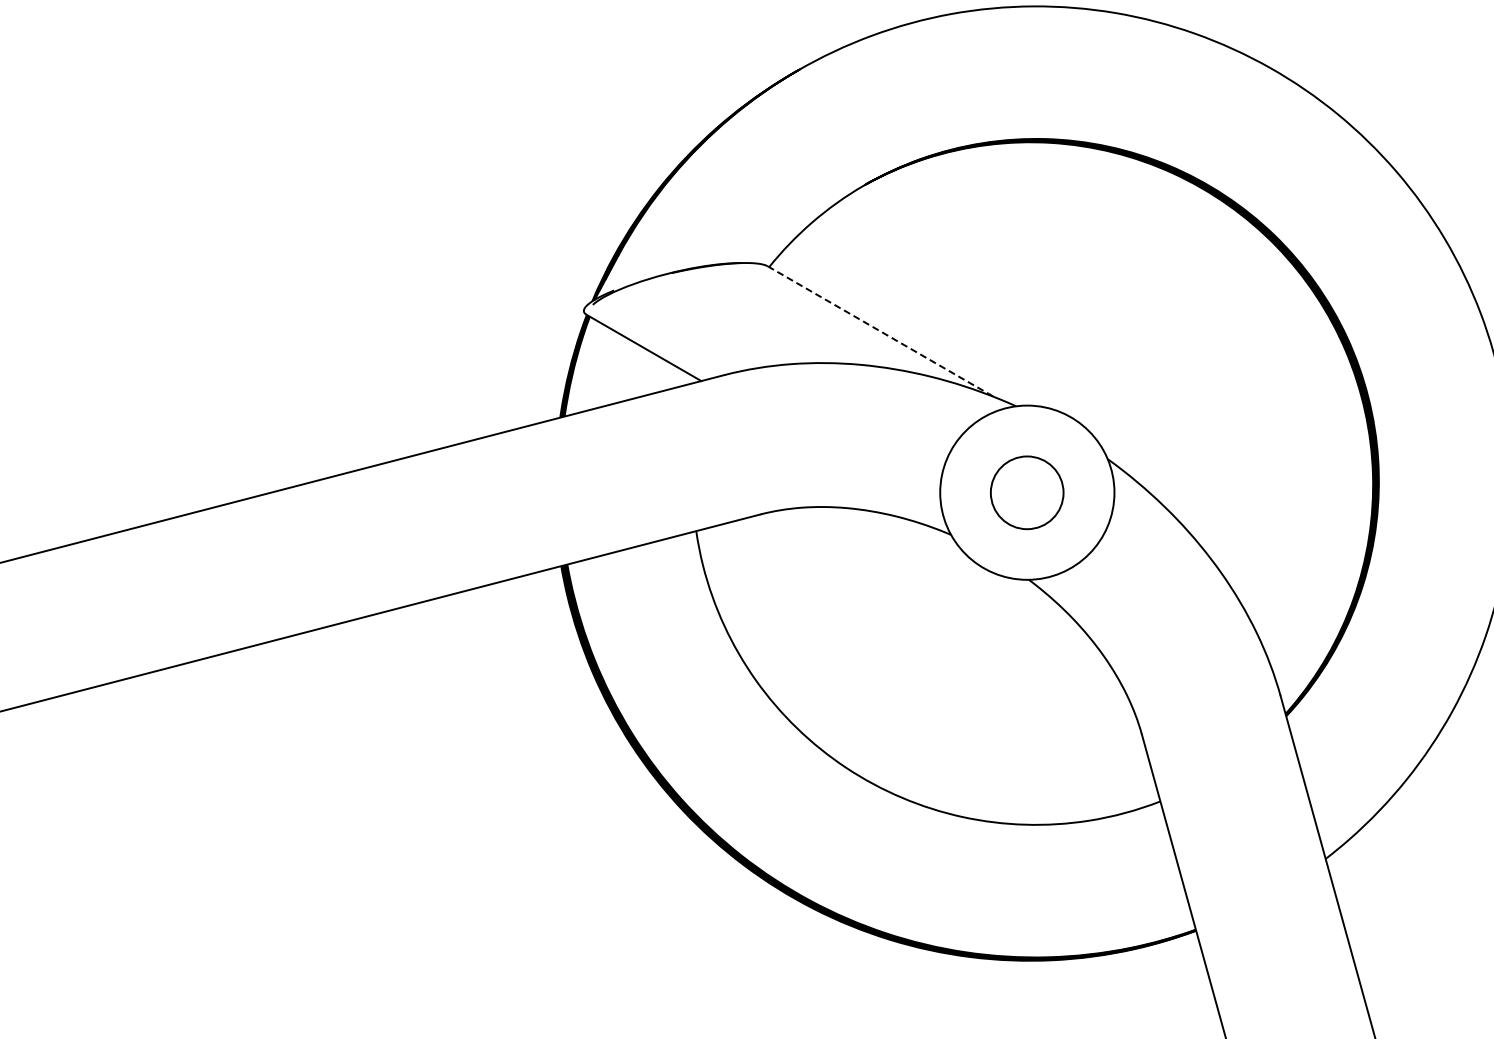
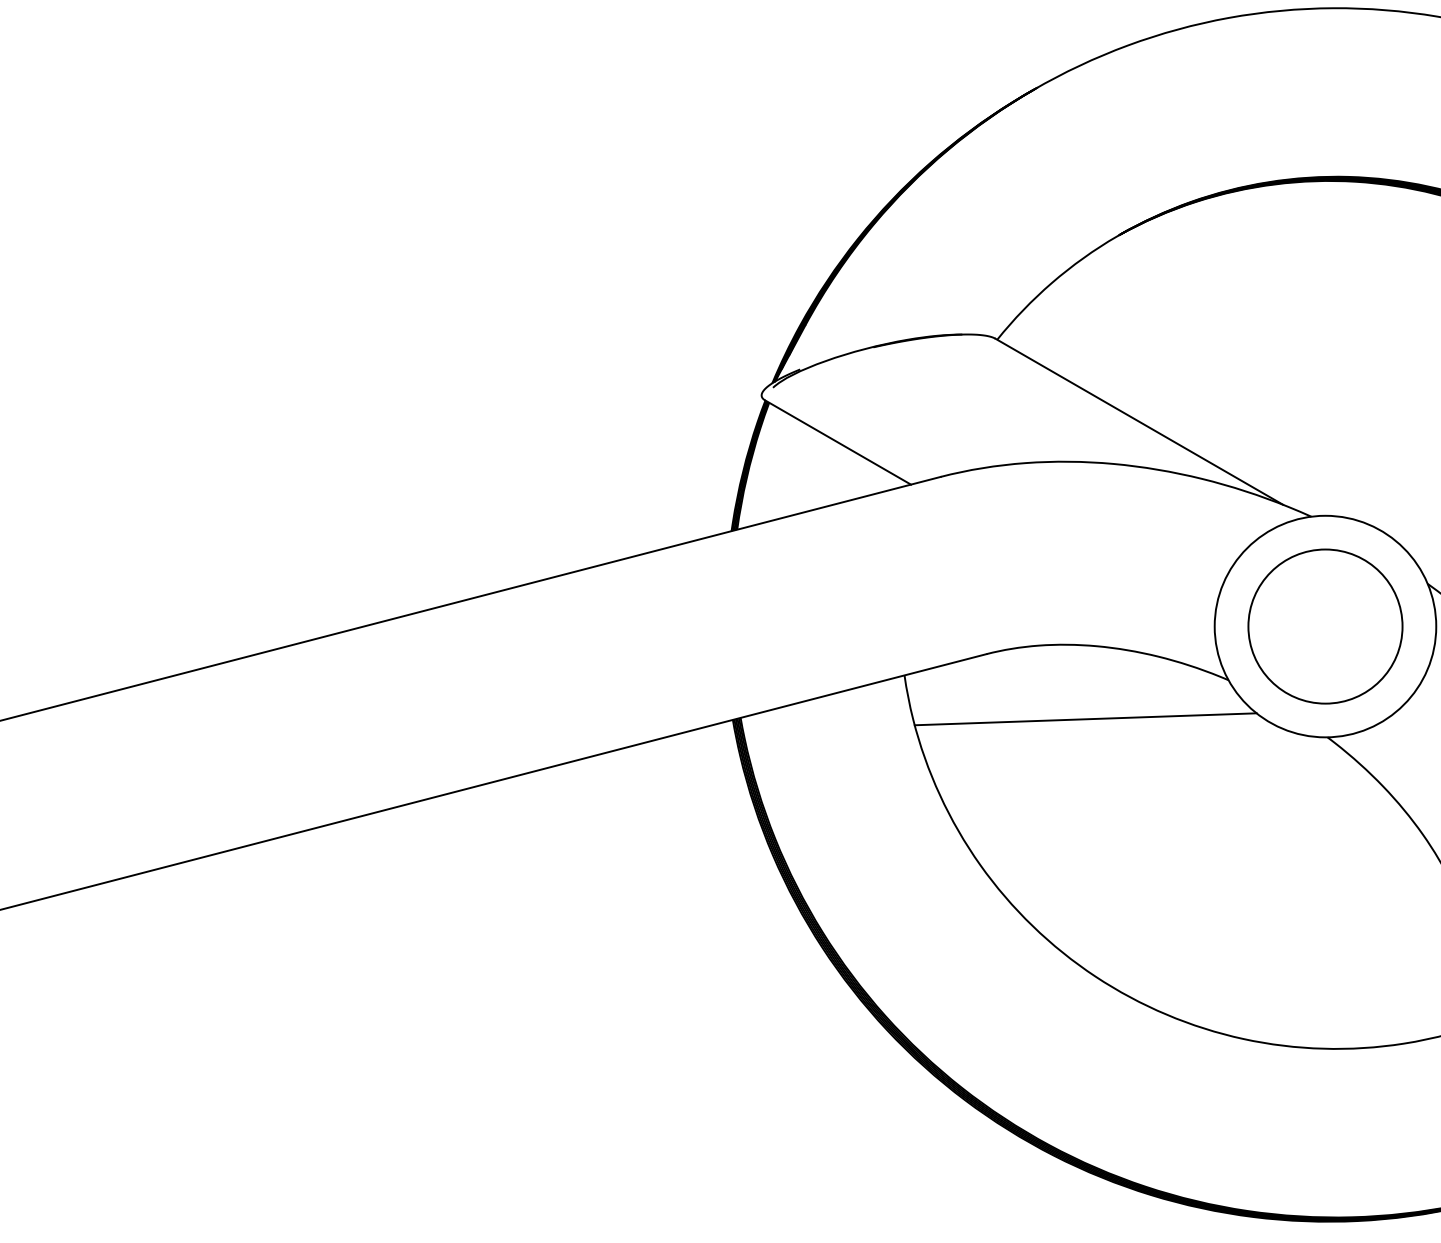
line: (880, 331) -> (1138, 421), dashed -> solid
circle: (1026, 492) -> (1324, 626), size x1.67
line: (838, 565) -> (1085, 719), added

